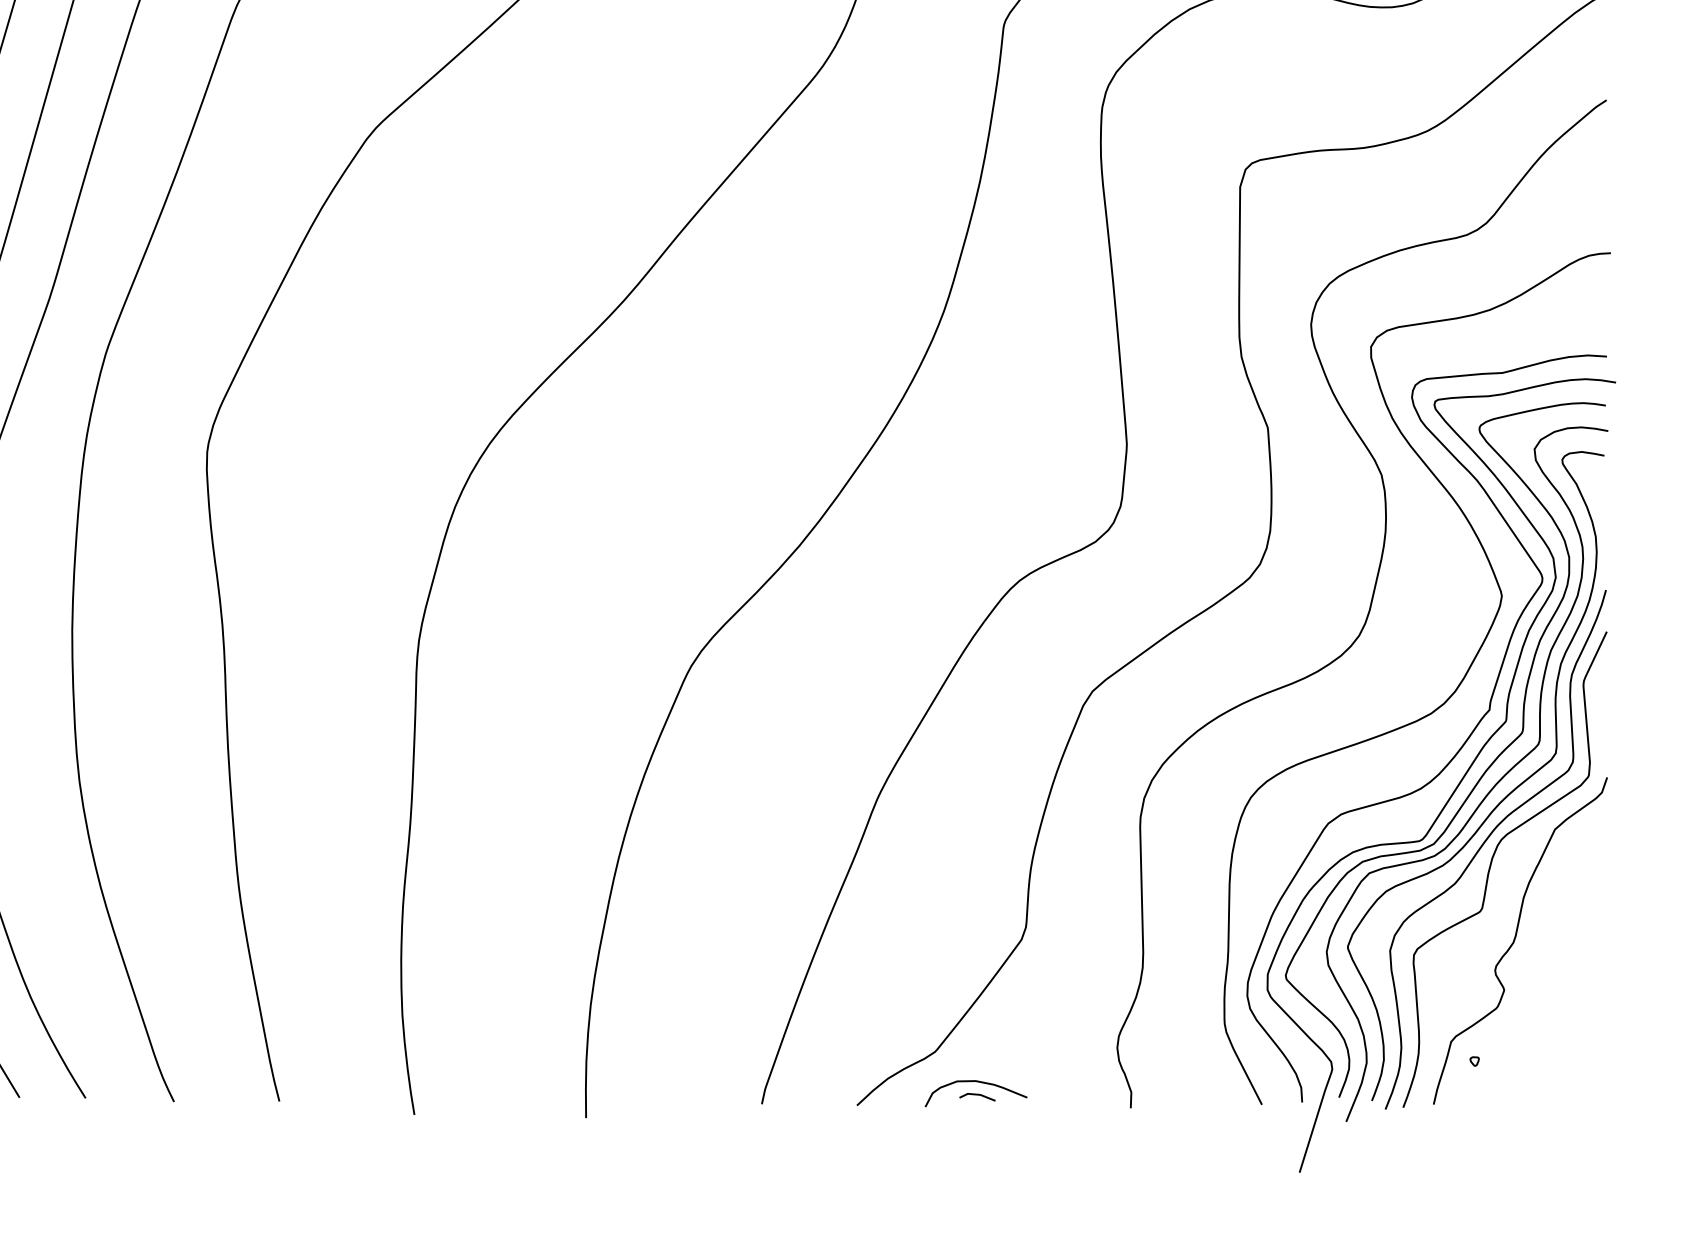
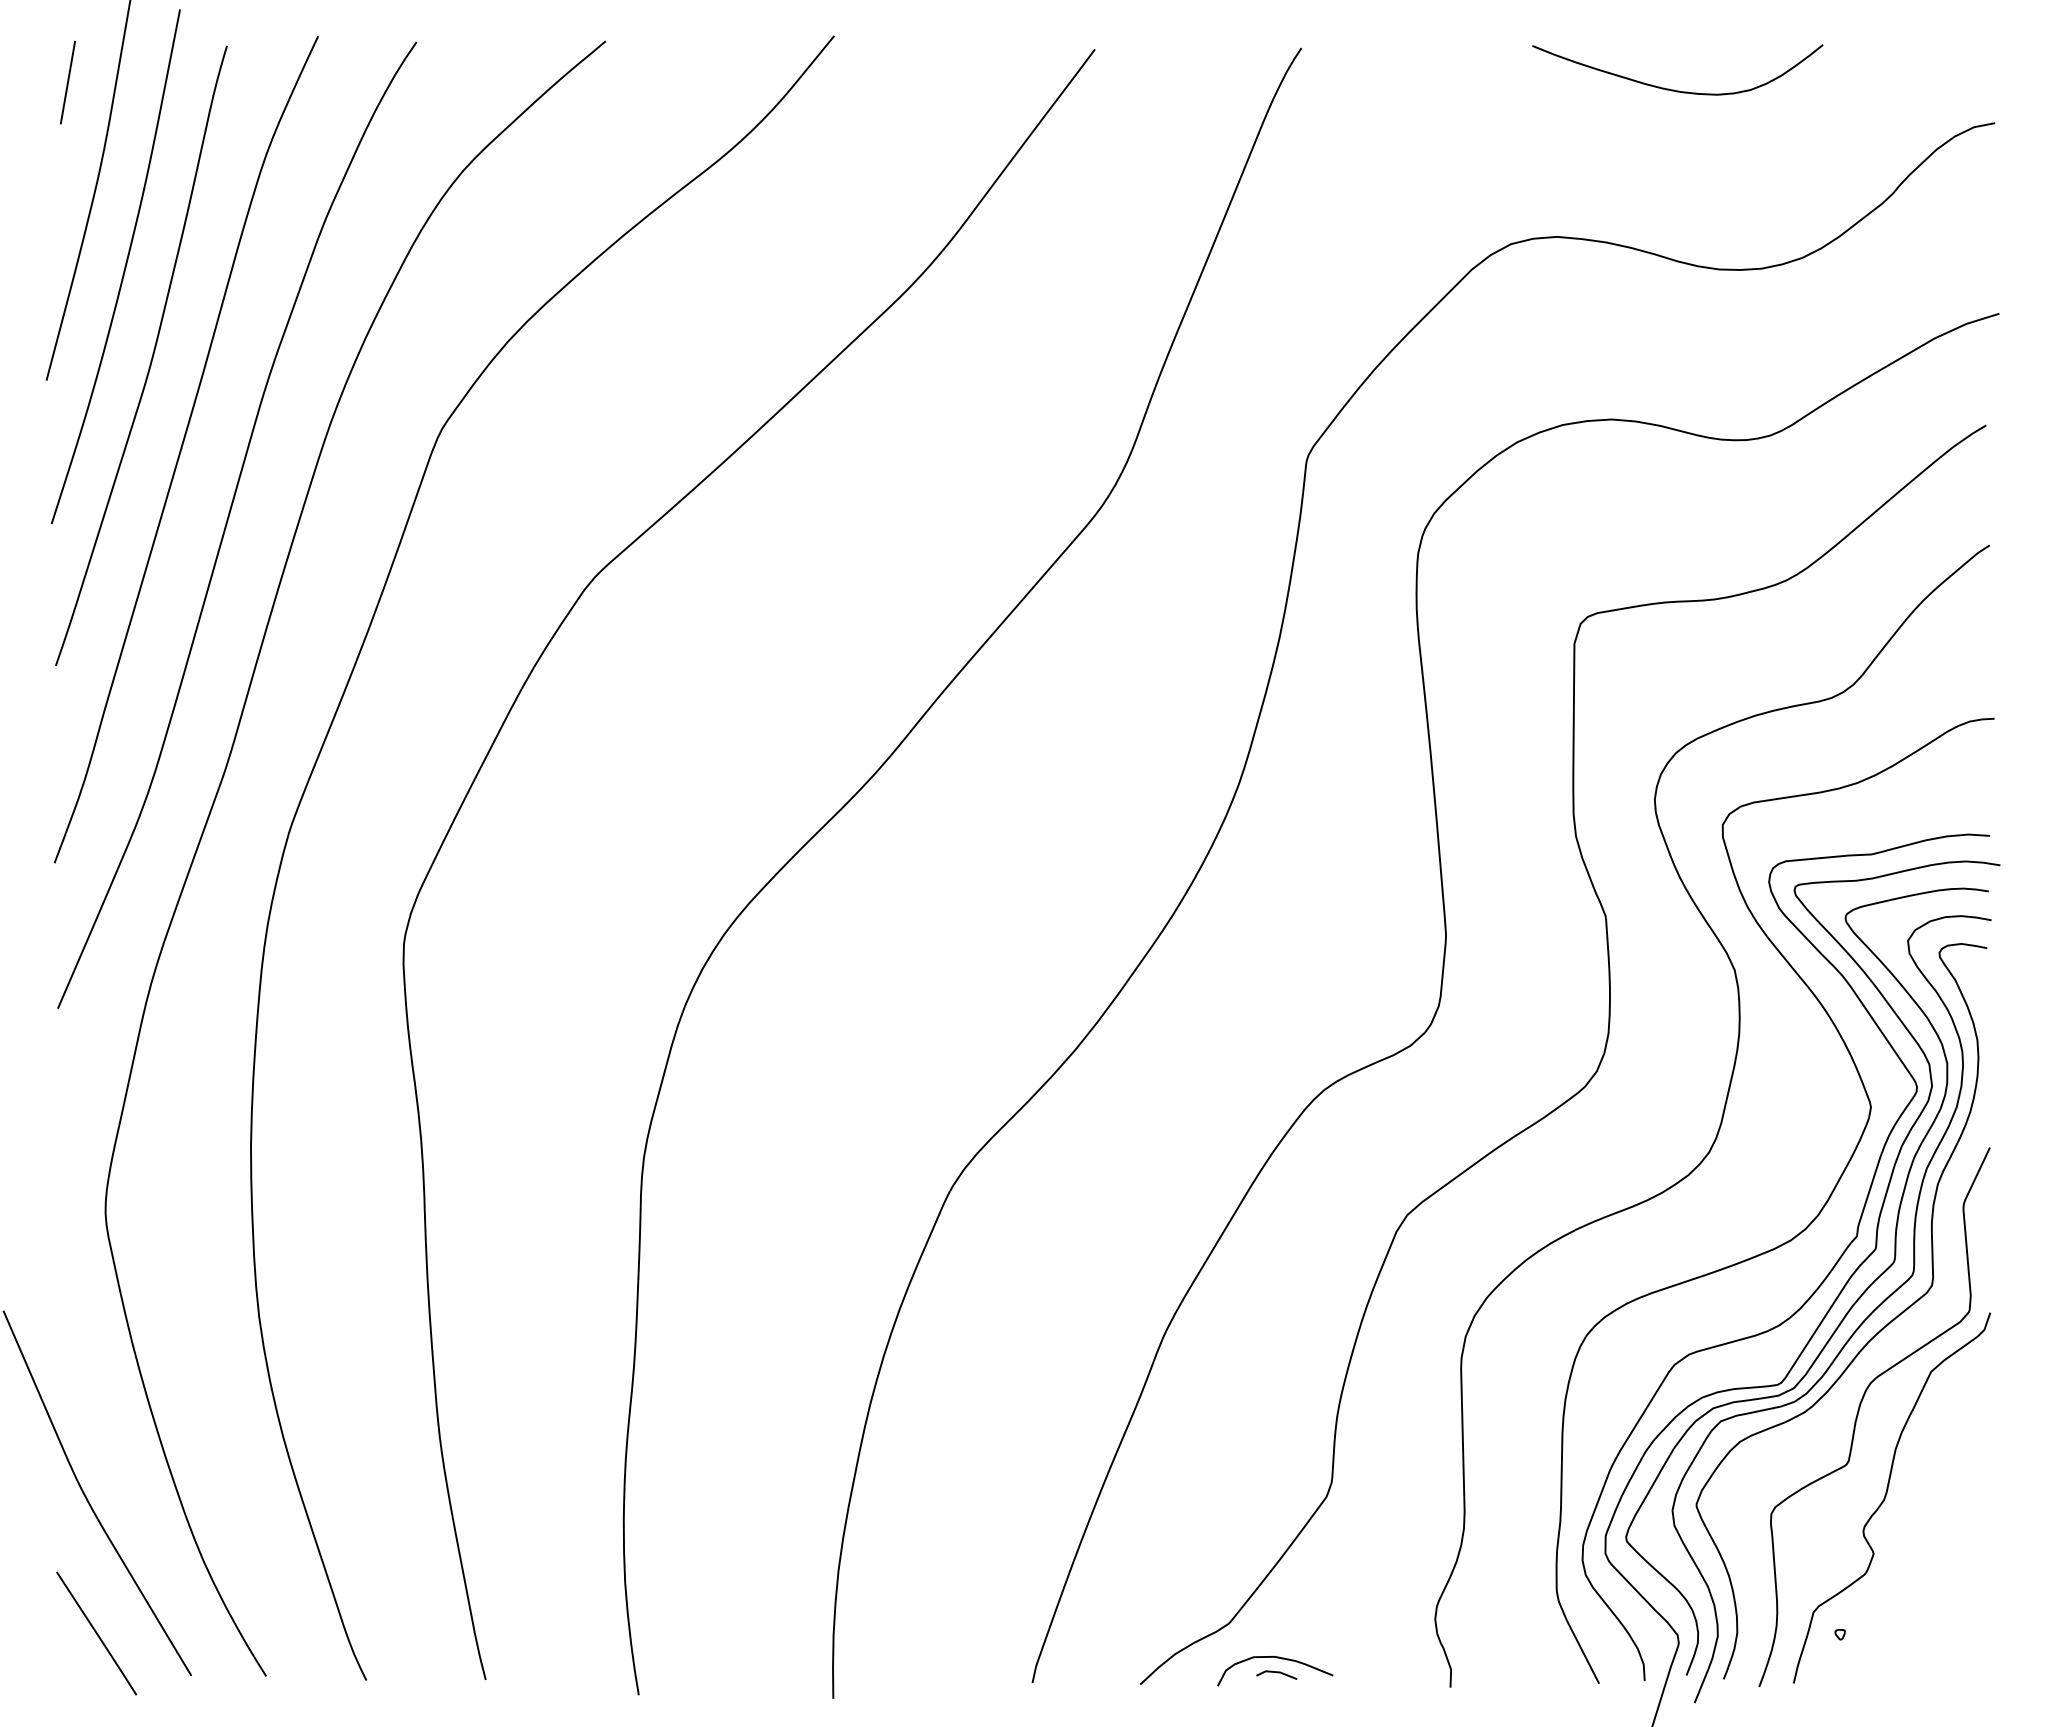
curve: (1486, 841) -> (1853, 1385), removed

